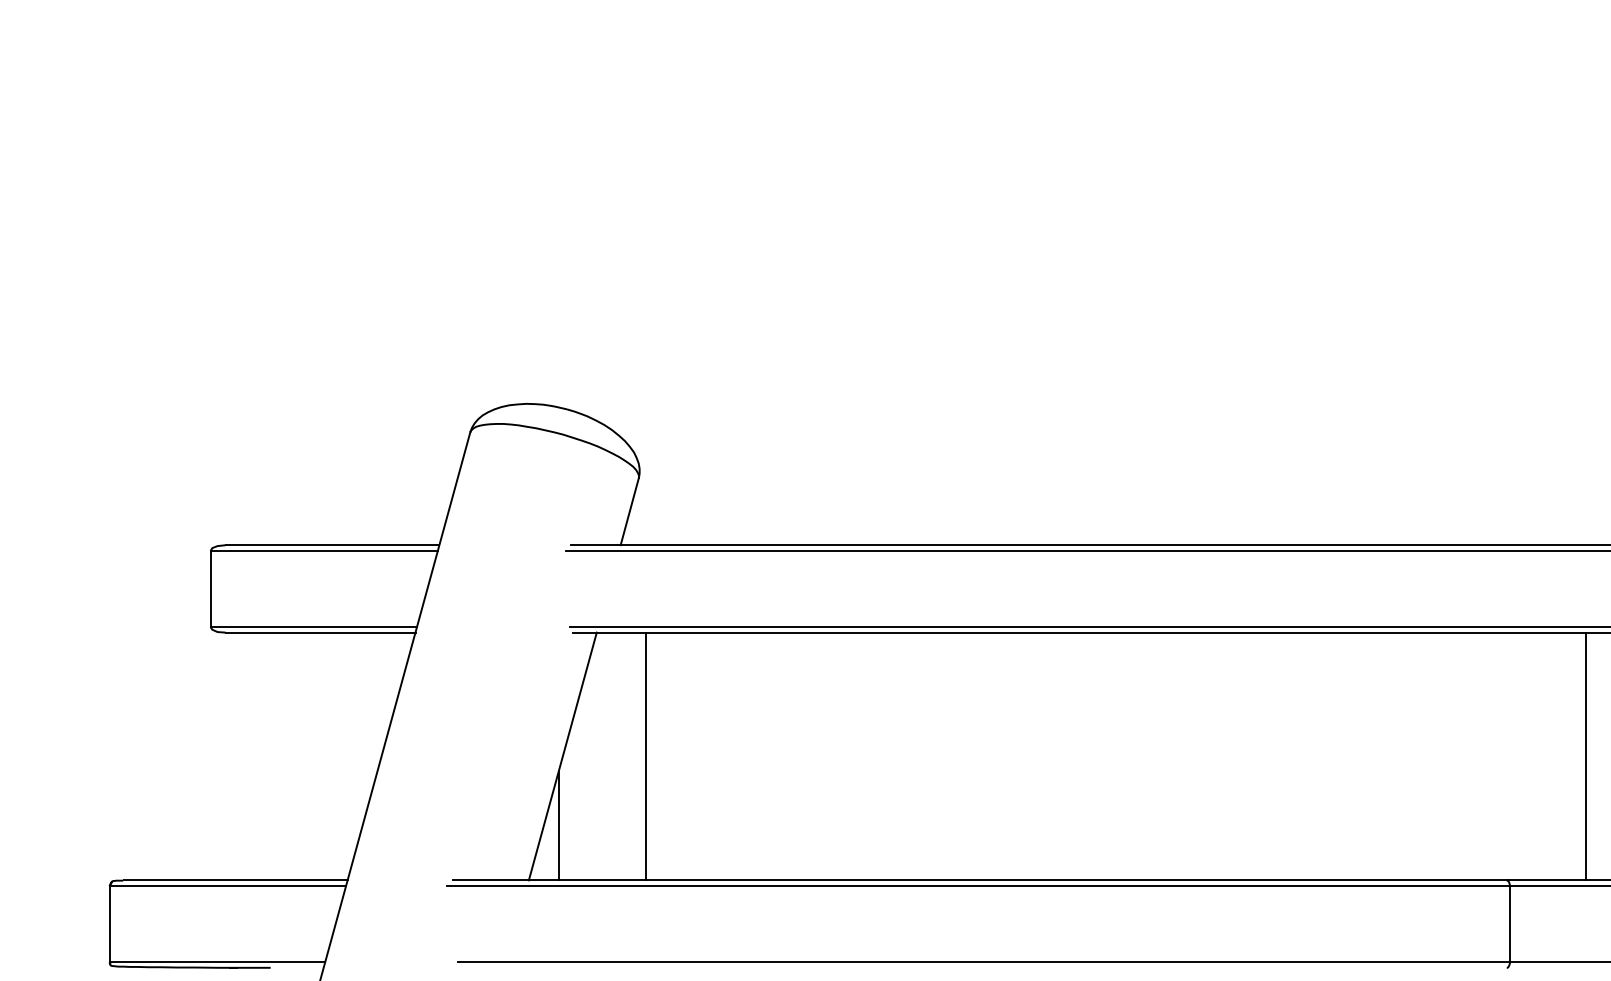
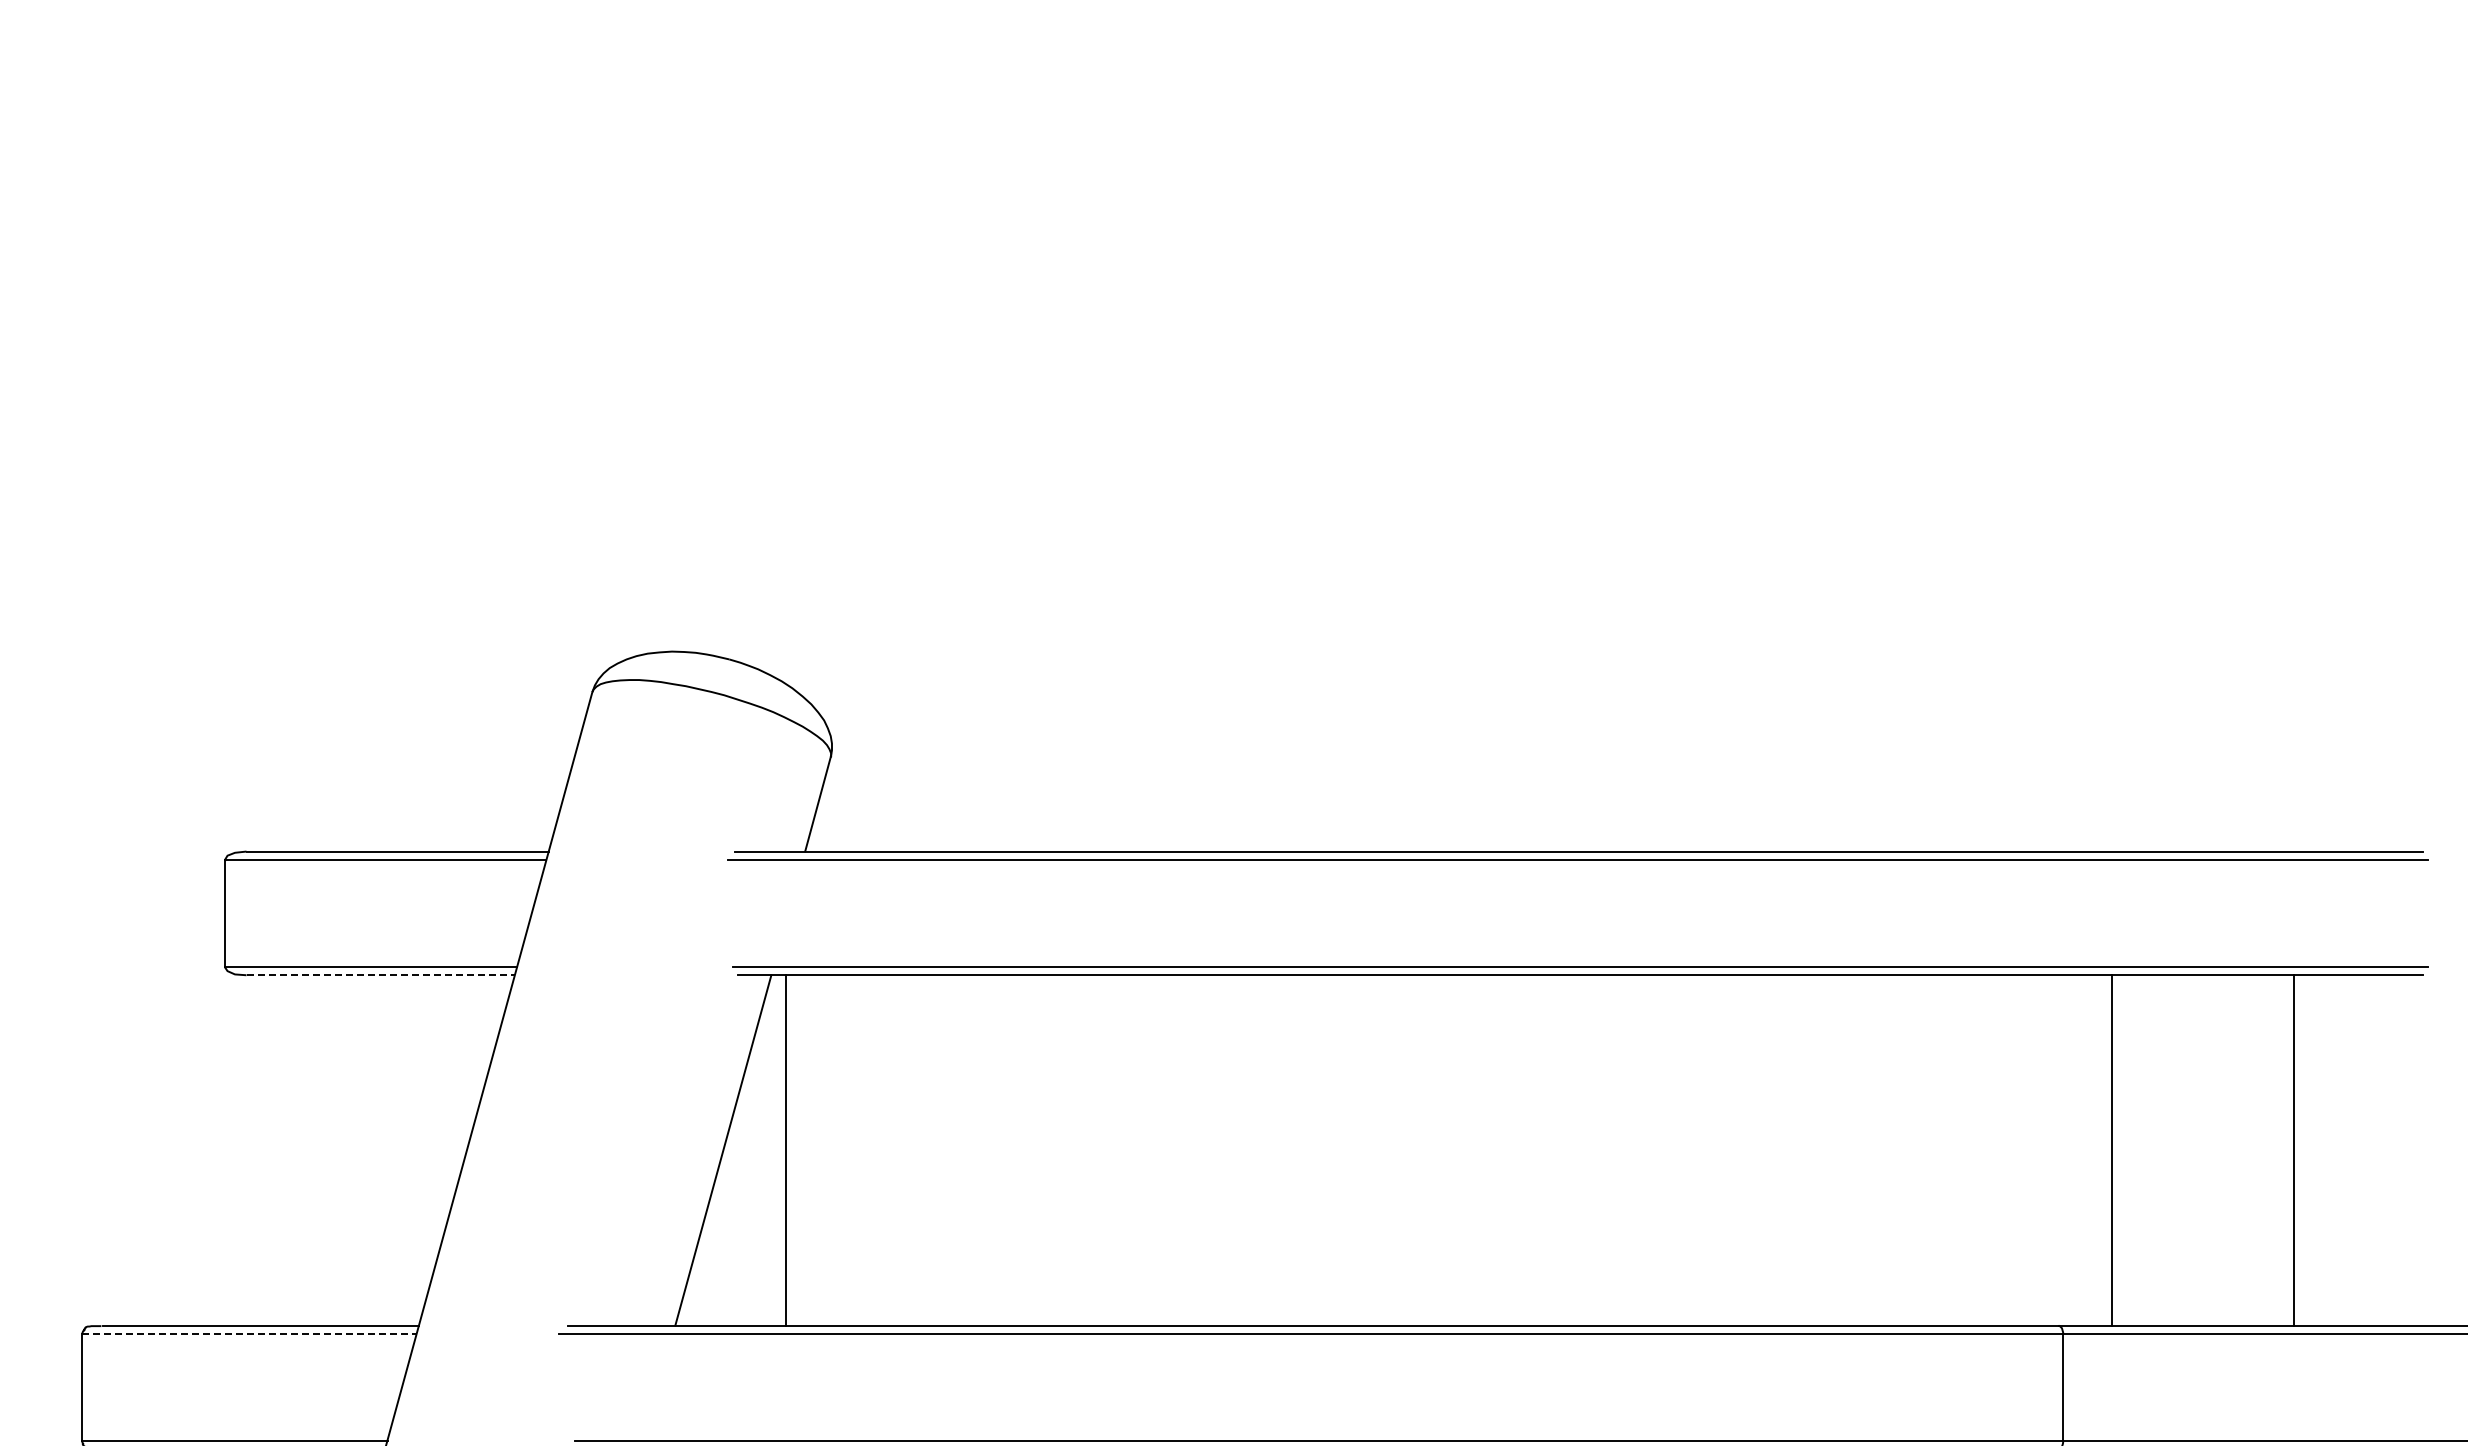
line: (321, 632) -> (381, 975), solid -> dashed
line: (646, 756) -> (786, 1150), moved
line: (1585, 756) -> (2111, 1150), moved
line: (558, 825) -> (717, 1248), removed
line: (228, 885) -> (250, 1333), solid -> dashed

